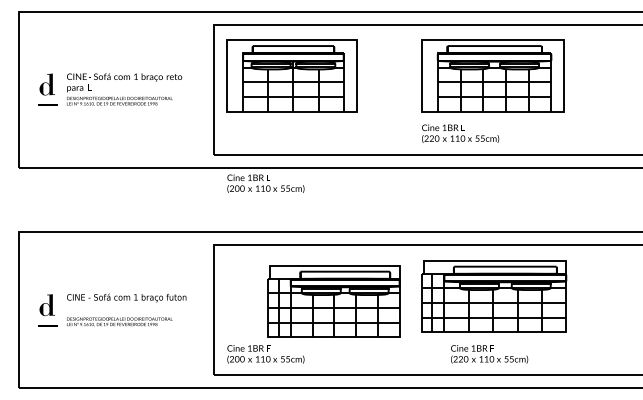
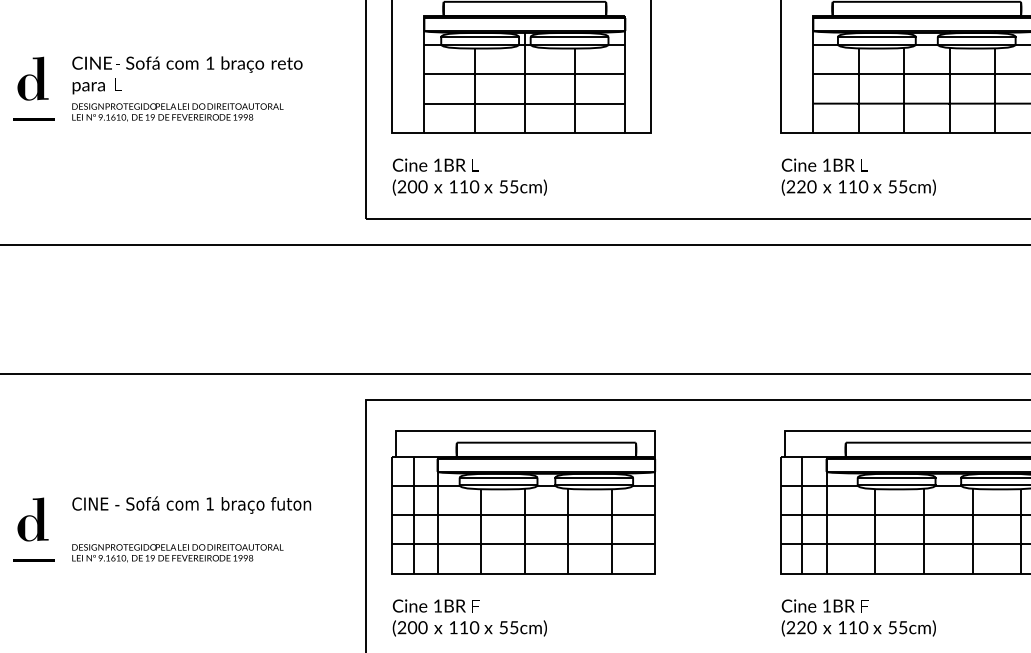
text: (265, 183) -> (469, 176), moved
part: (333, 301) -> (522, 502), moved
text: (489, 354) -> (858, 618), moved

